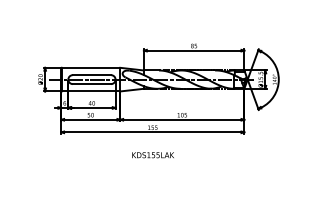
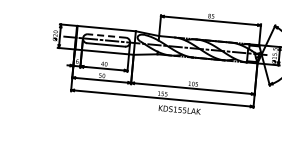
line: (91, 75) -> (106, 36), solid -> dashed
text: (152, 155) -> (179, 110), moved

